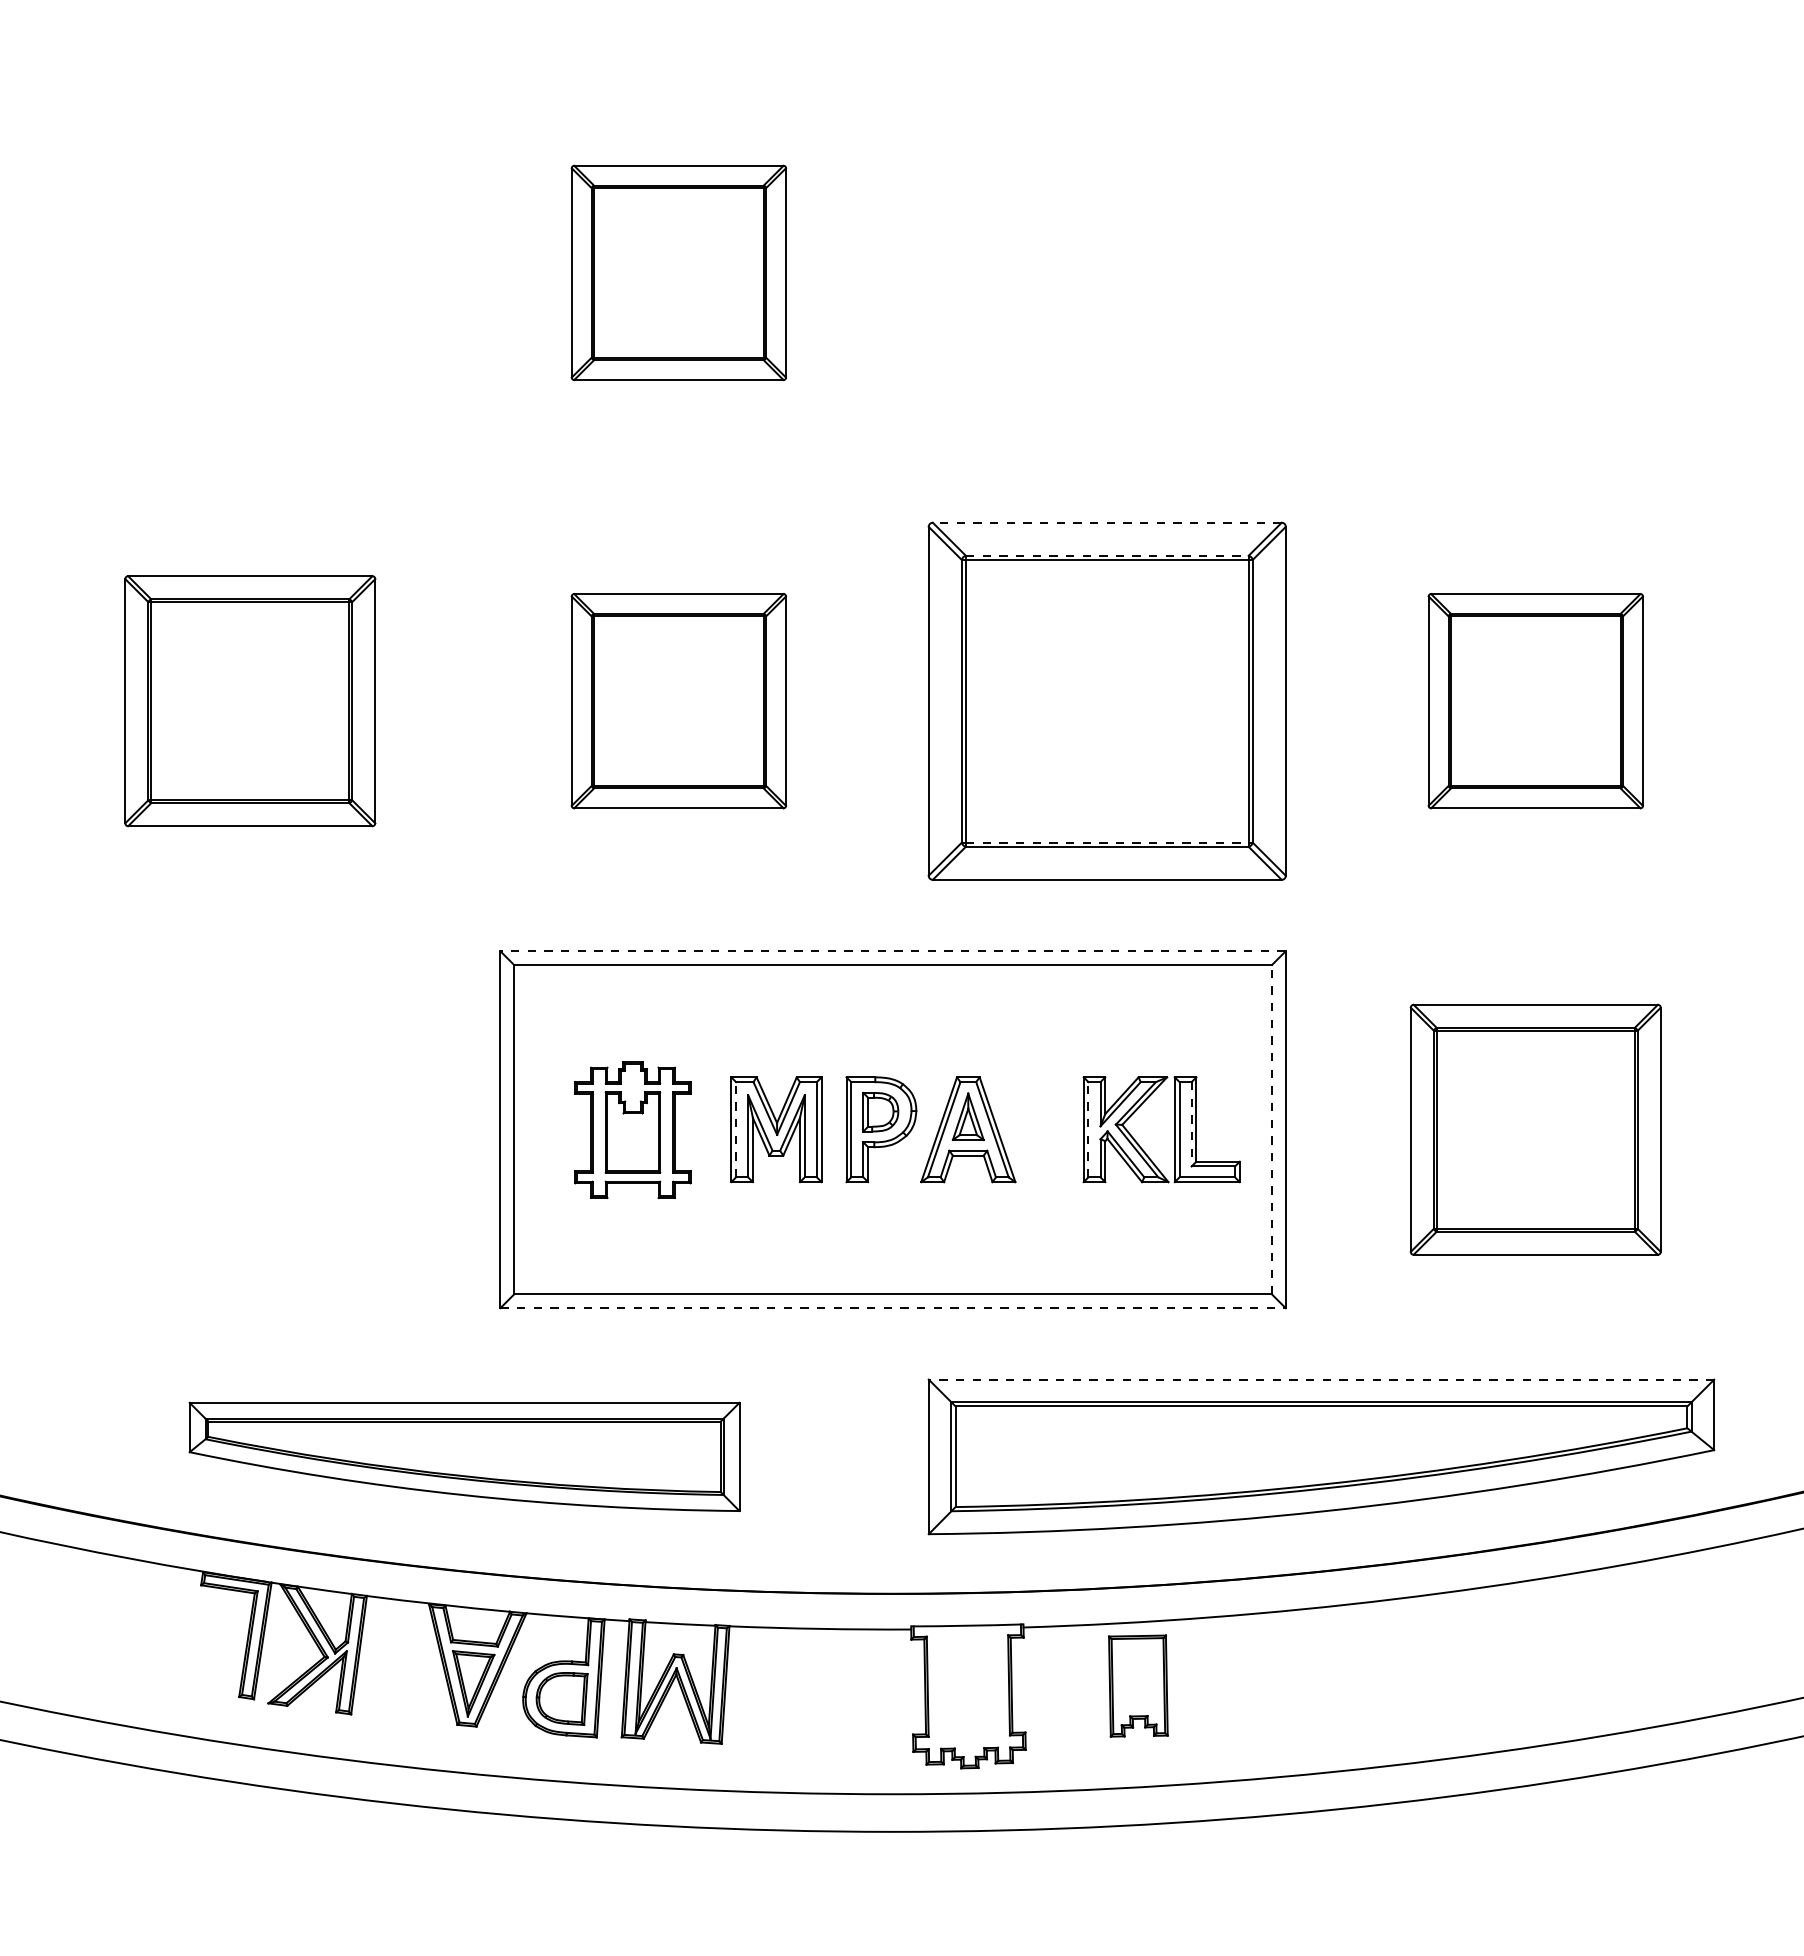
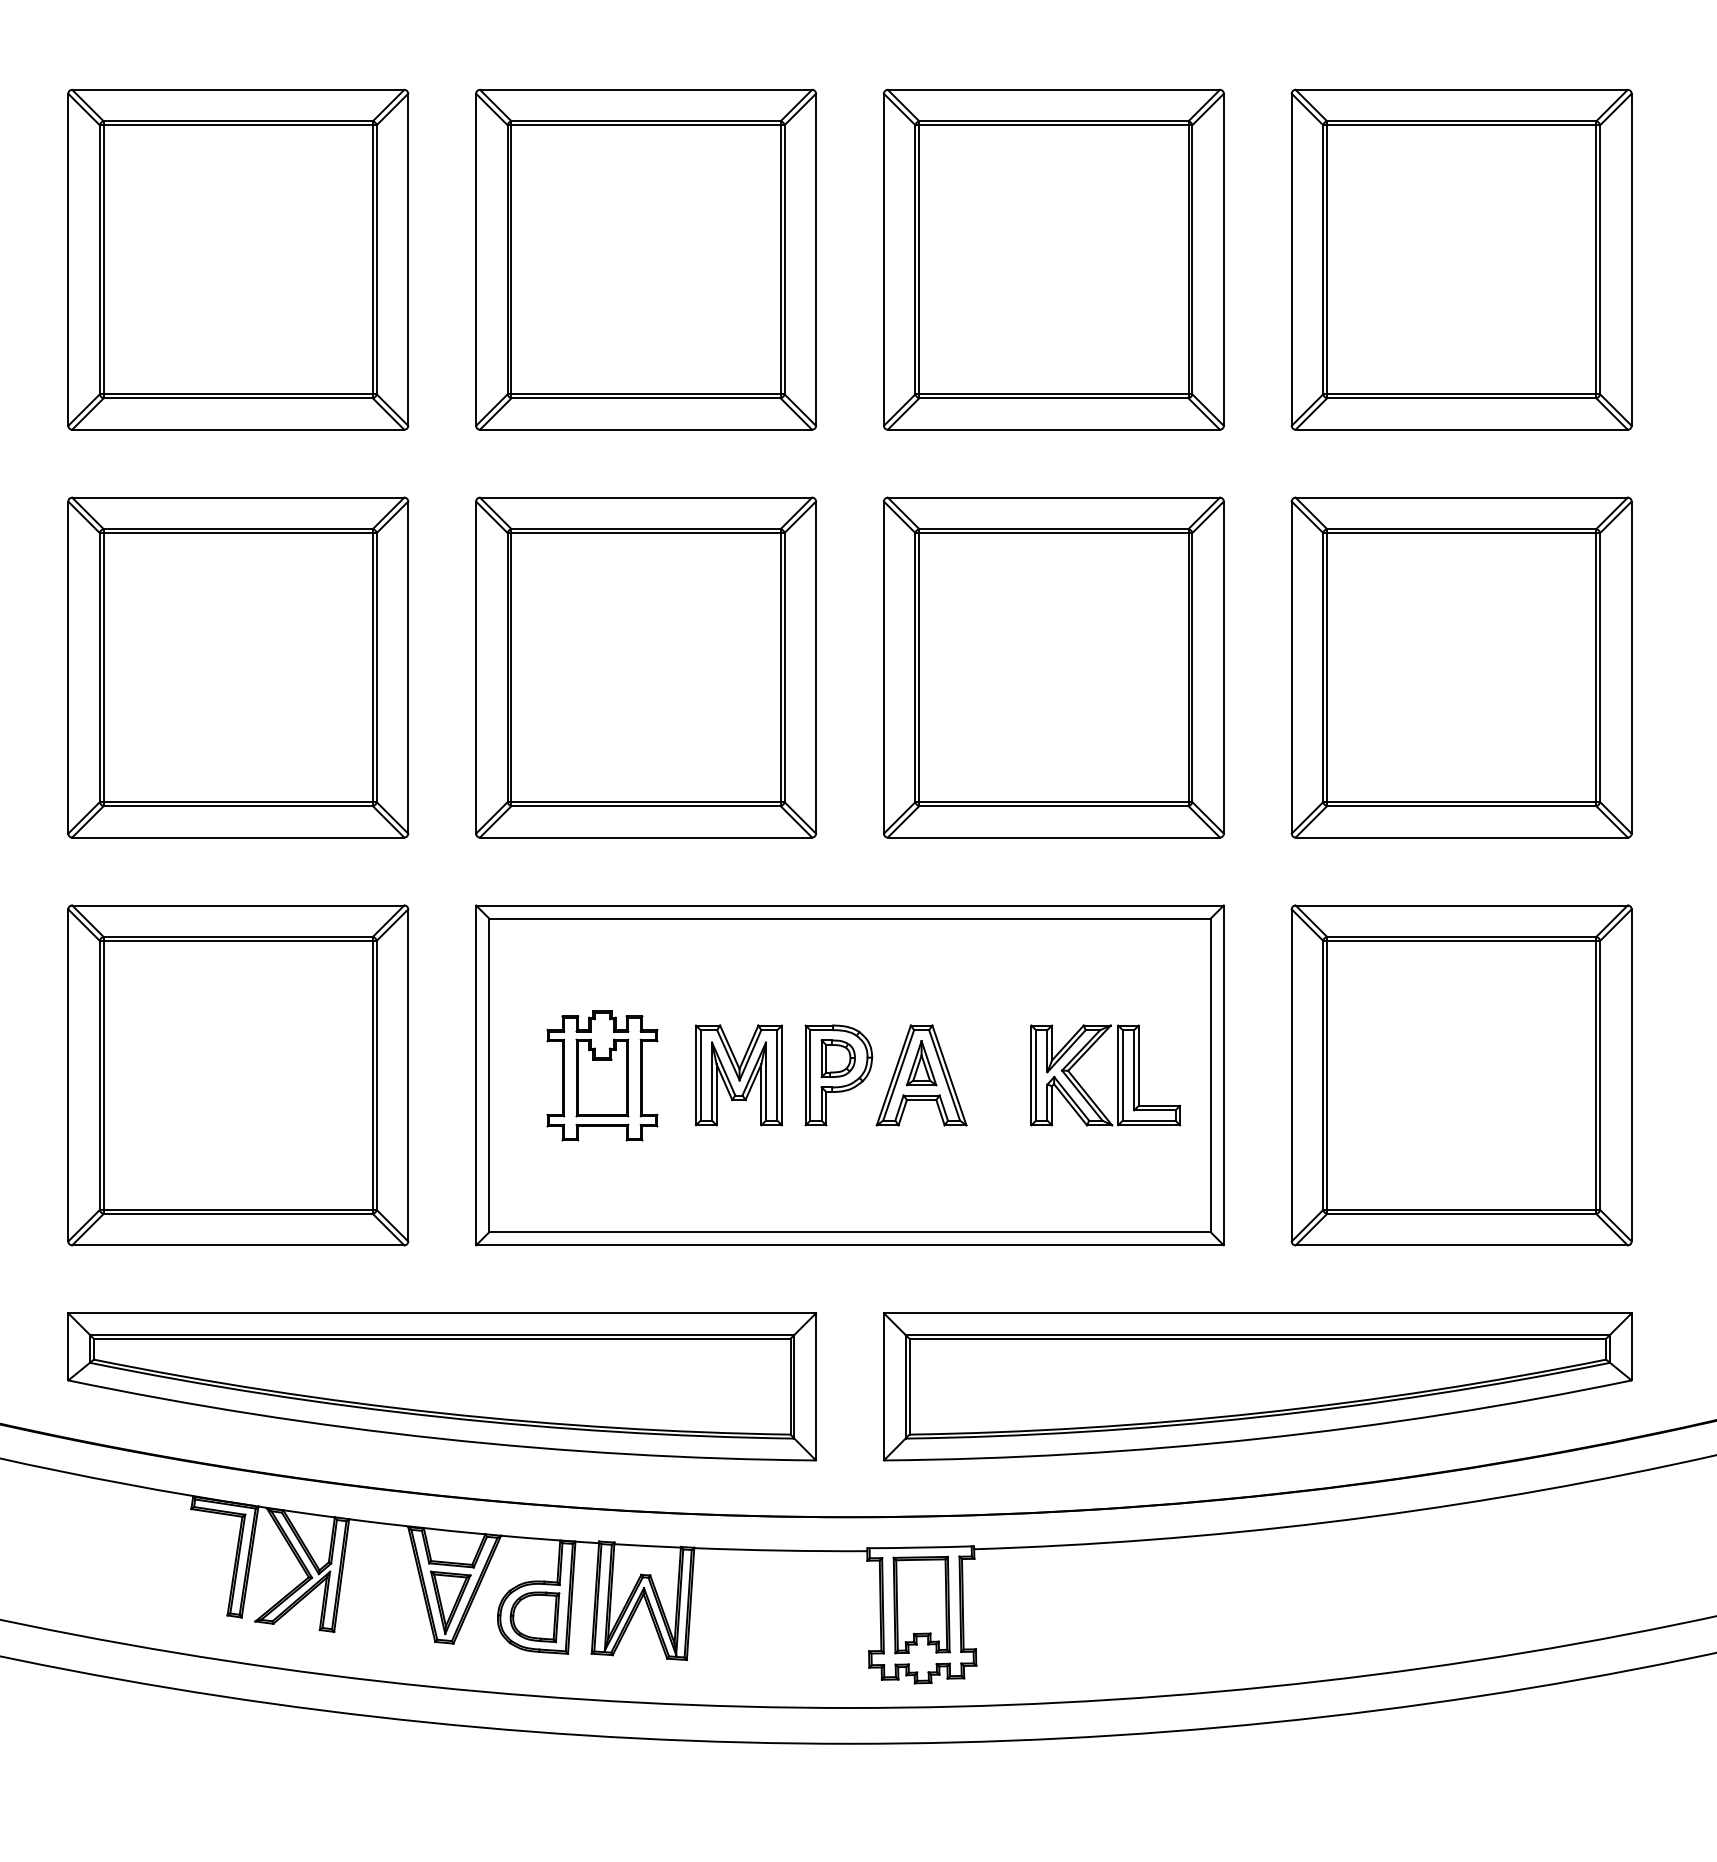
part: (249, 272) -> (237, 259), added
part: (678, 272) -> (645, 259), size x1.67
part: (1106, 272) -> (1053, 259), added
part: (1535, 272) -> (1461, 259), added
line: (1106, 522) -> (1053, 497), dashed -> solid
line: (1107, 555) -> (1054, 528), dashed -> solid
part: (249, 700) -> (237, 666), size x1.43
part: (678, 700) -> (645, 666), size x1.67
part: (1535, 700) -> (1461, 666), size x1.67
line: (1107, 842) -> (1054, 802), dashed -> solid
line: (893, 951) -> (850, 905), dashed -> solid
line: (1191, 1124) -> (1134, 1070), dashed -> solid
part: (249, 1129) -> (237, 1075), added
line: (736, 1129) -> (700, 1075), dashed -> solid
line: (1088, 1129) -> (1036, 1075), dashed -> solid
line: (1272, 1129) -> (1211, 1075), dashed -> solid
part: (1535, 1129) -> (1461, 1075), size x1.43
line: (893, 1308) -> (850, 1245), dashed -> solid
line: (1321, 1379) -> (1257, 1313), dashed -> solid
part: (464, 1456) -> (442, 1386), size x1.43
part: (1138, 1685) -> (921, 1604), moved

